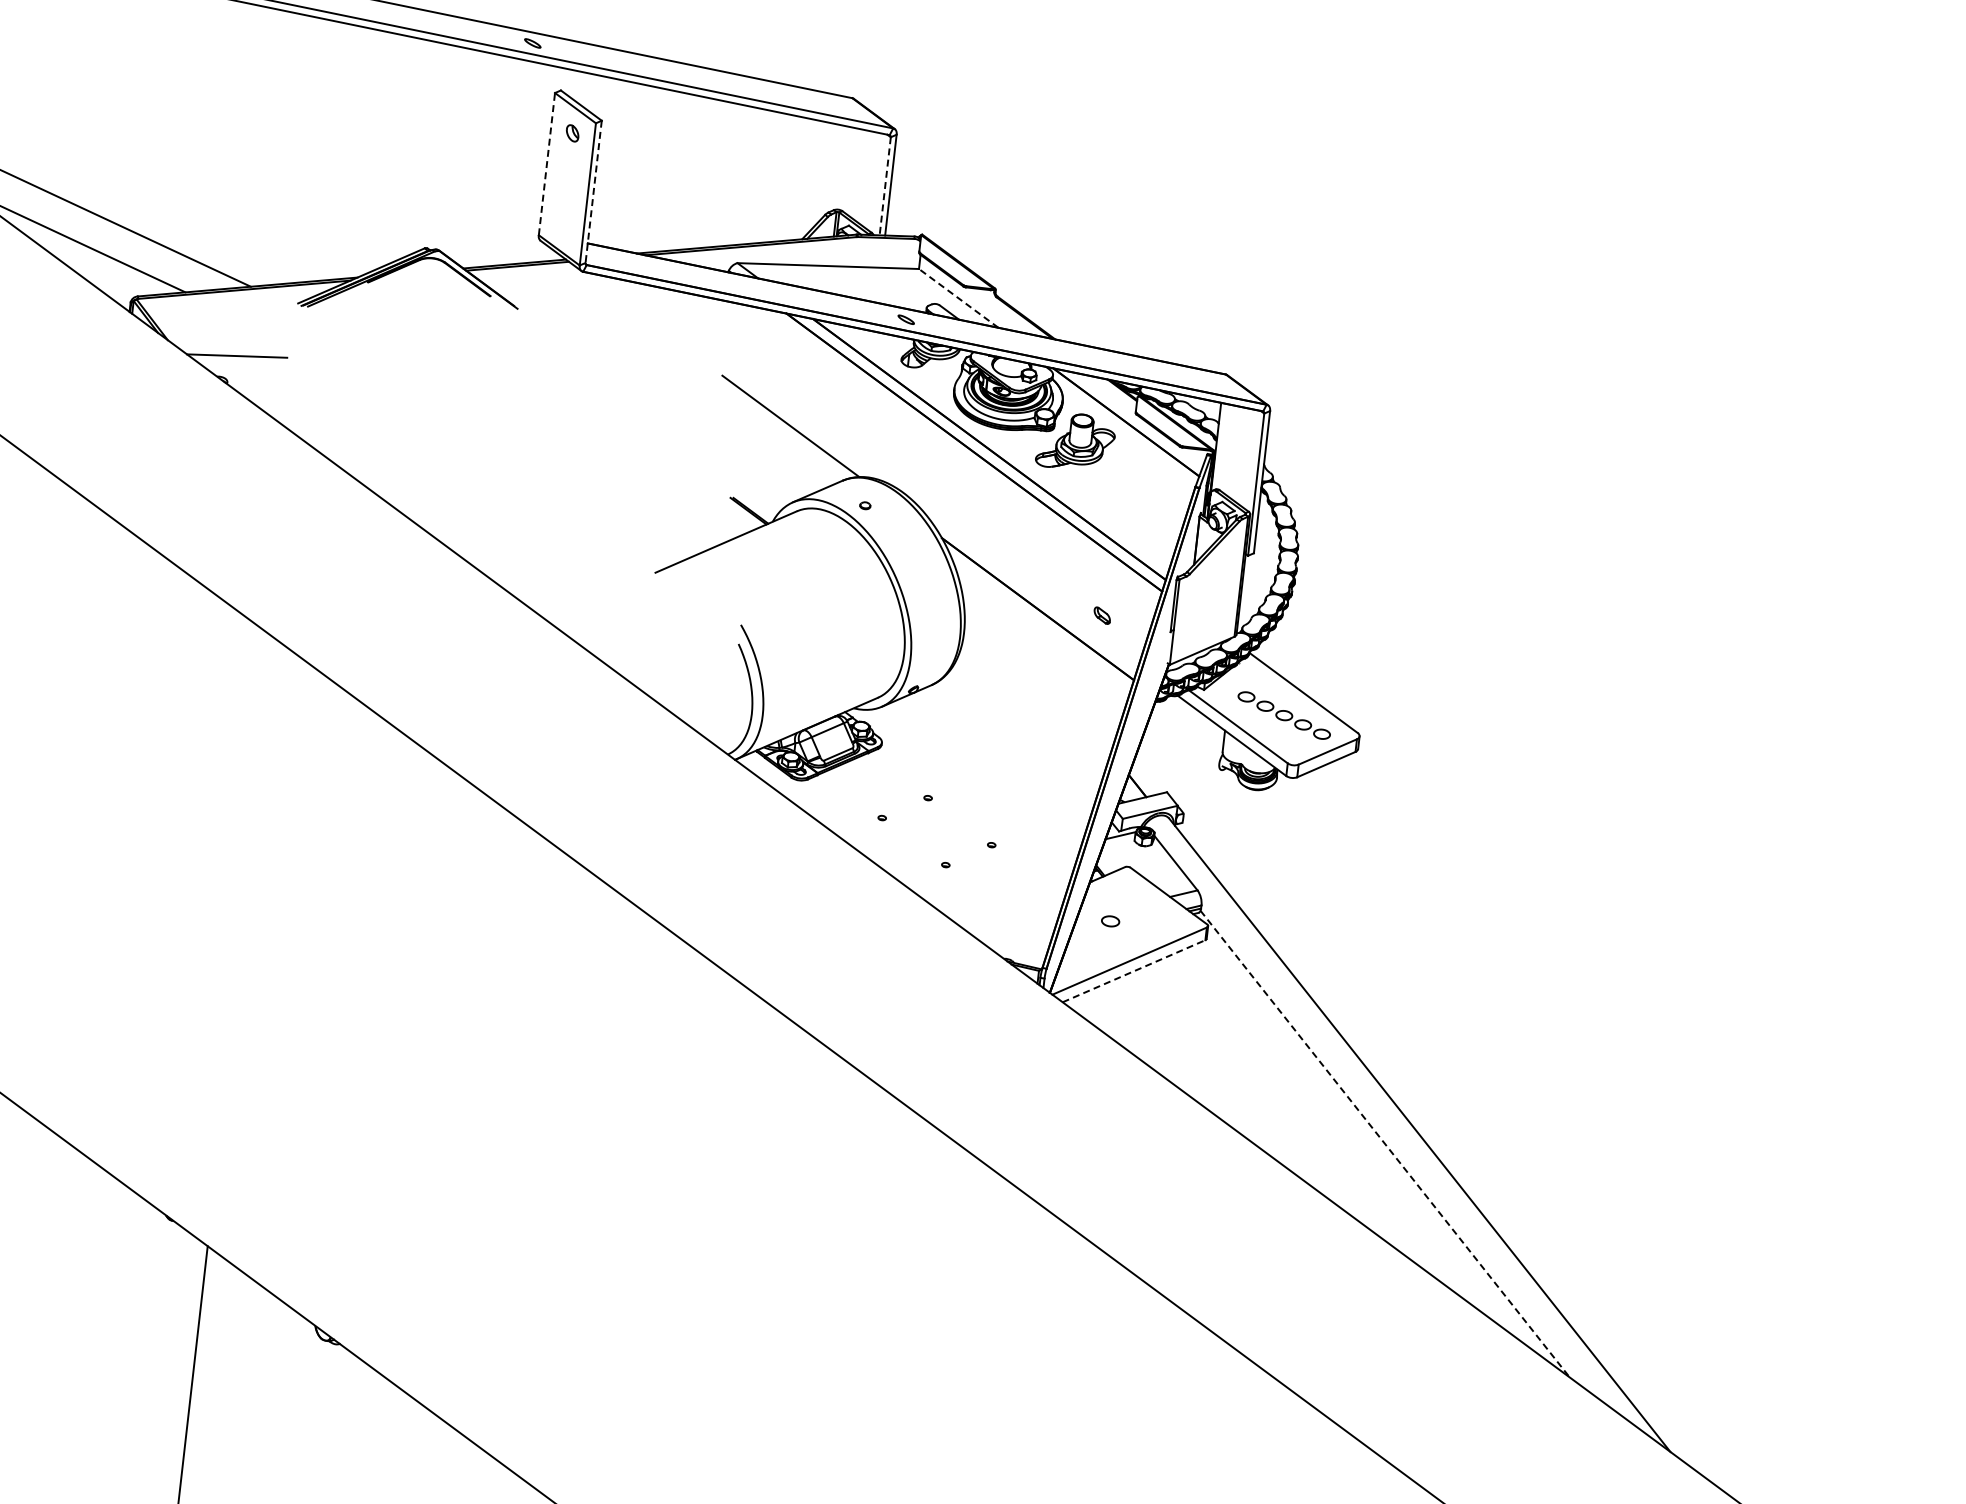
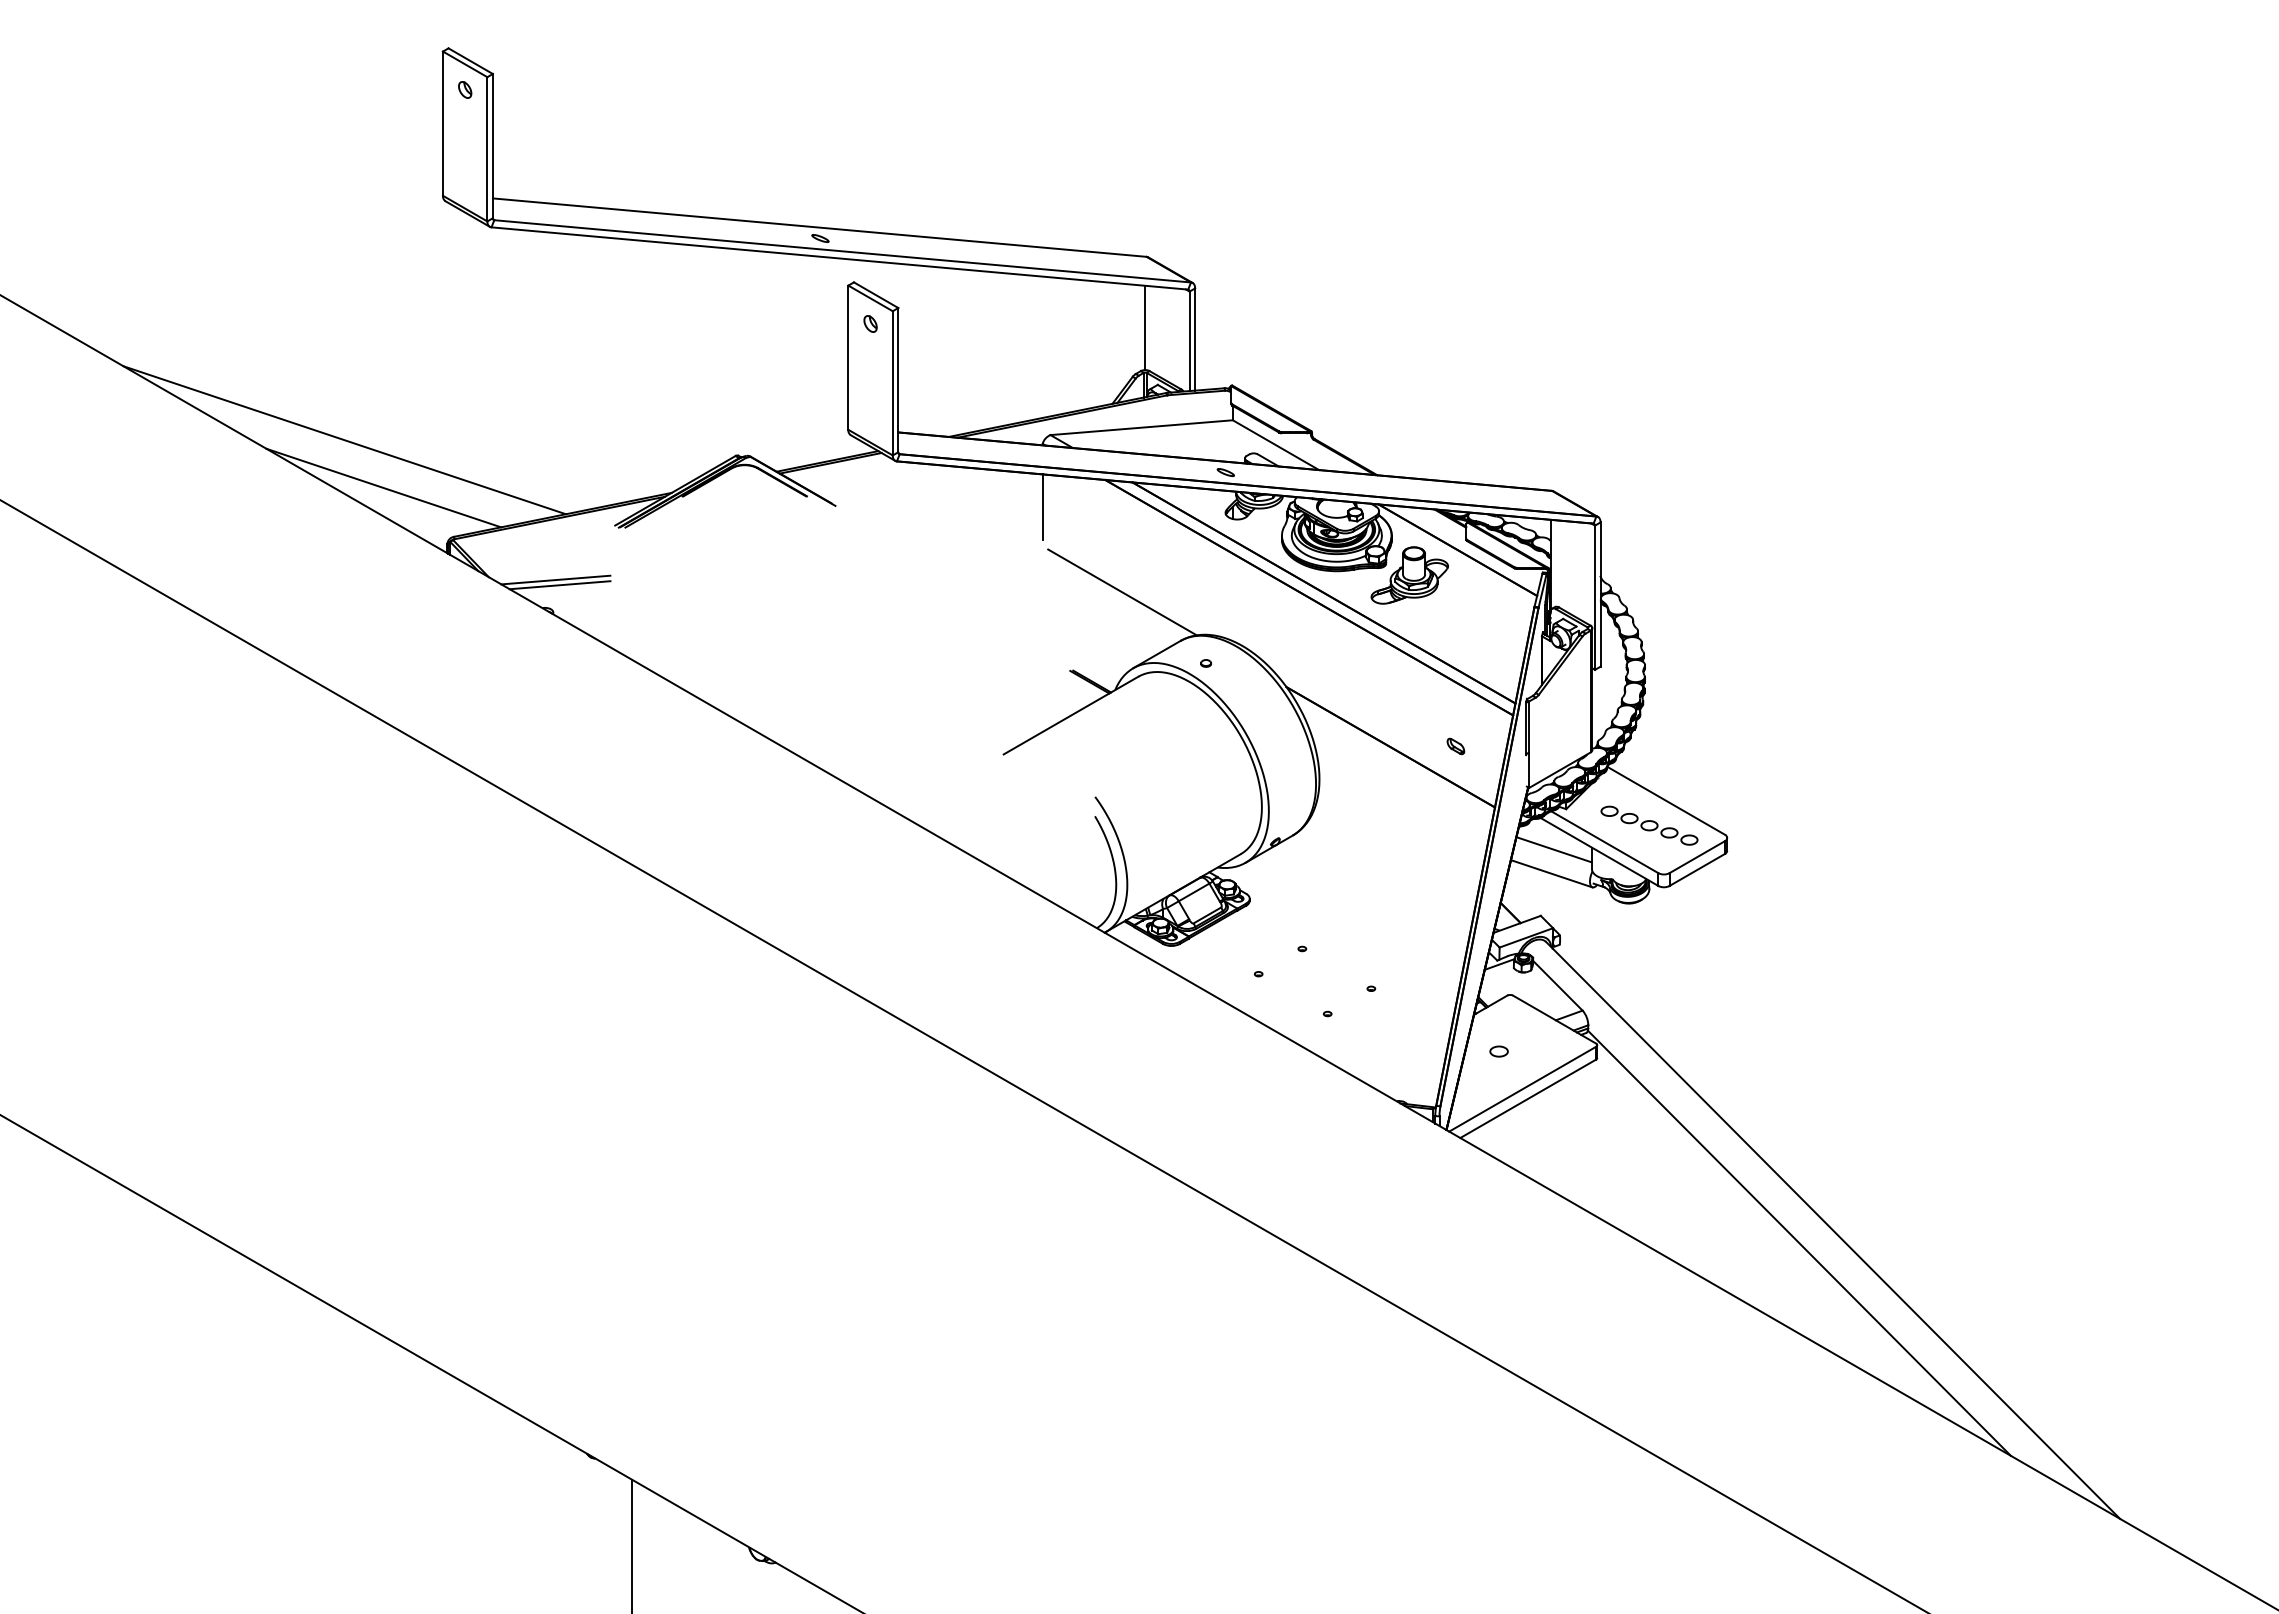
line: (547, 163) -> (848, 357), dashed -> solid
line: (843, 167) -> (1145, 327), added
line: (885, 186) -> (1189, 341), dashed -> solid
line: (593, 192) -> (898, 380), dashed -> solid
line: (958, 298) -> (1275, 445), dashed -> solid
line: (721, 332) -> (1042, 506), added
line: (233, 349) -> (555, 579), added
line: (1186, 728) -> (1553, 849), added
line: (1182, 751) -> (1551, 873), added
line: (1134, 970) -> (1528, 1098), dashed -> solid
line: (1385, 1144) -> (1799, 1243), dashed -> solid

